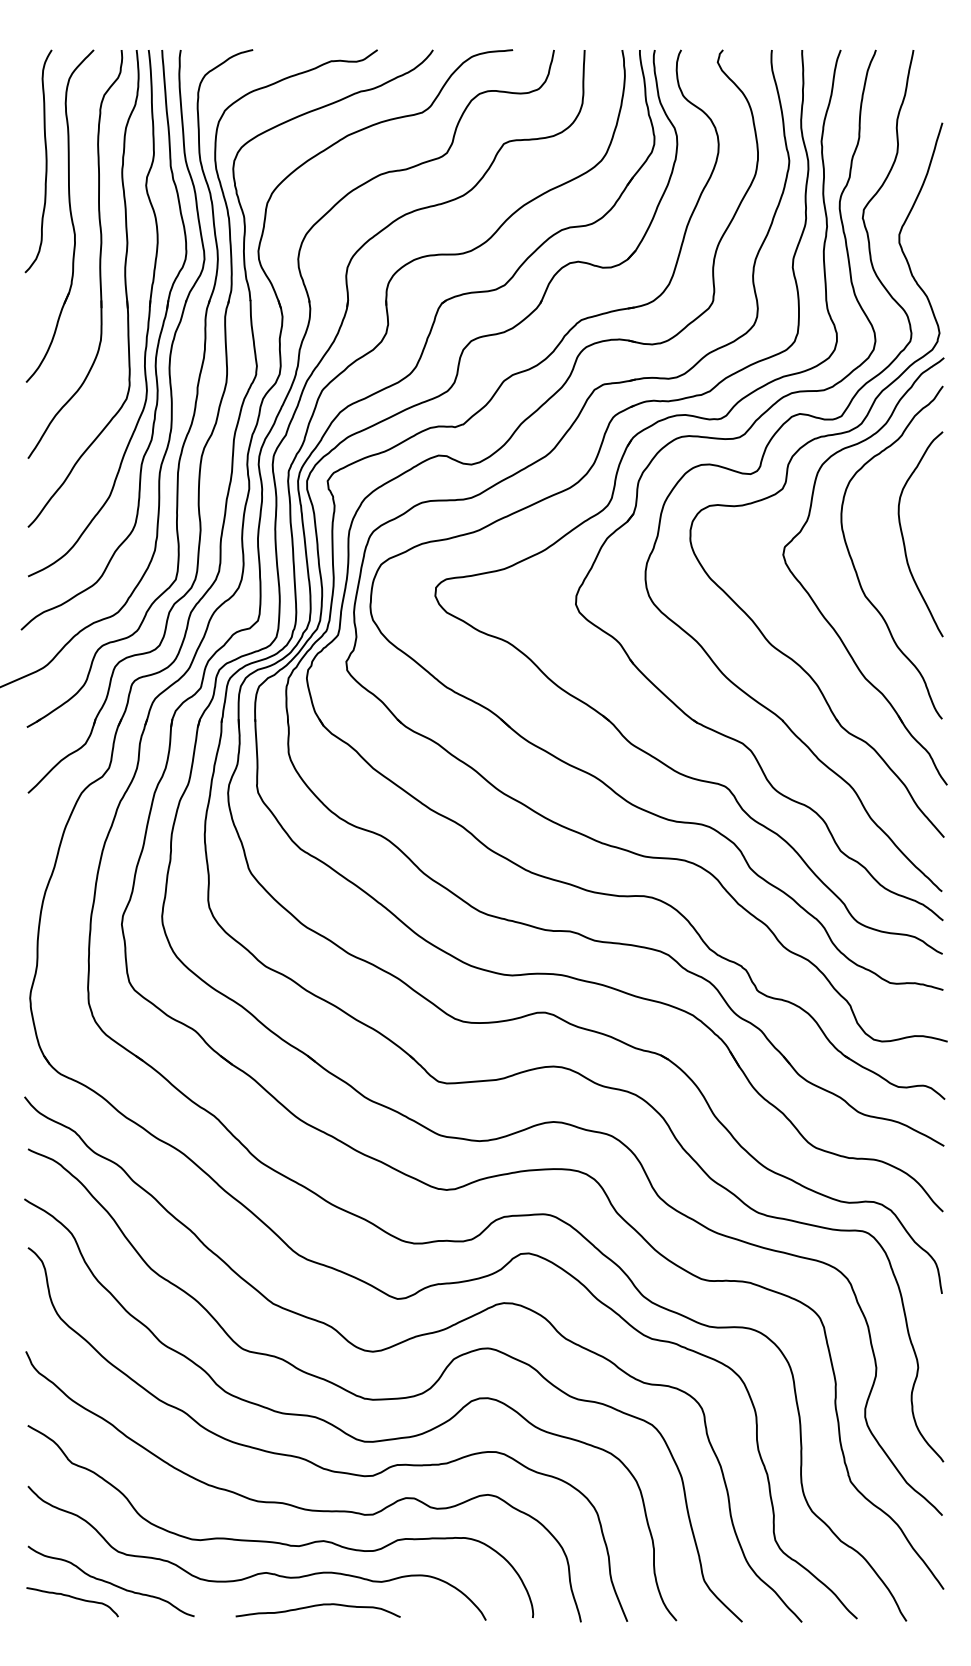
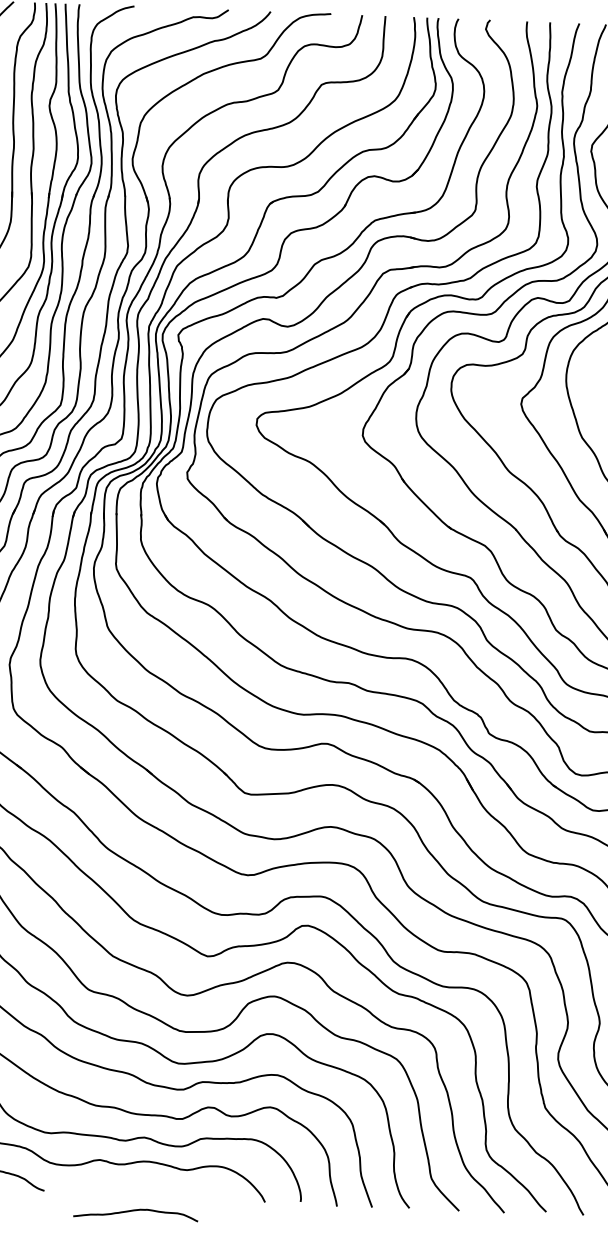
curve: (317, 1606) -> (135, 1211), moved

